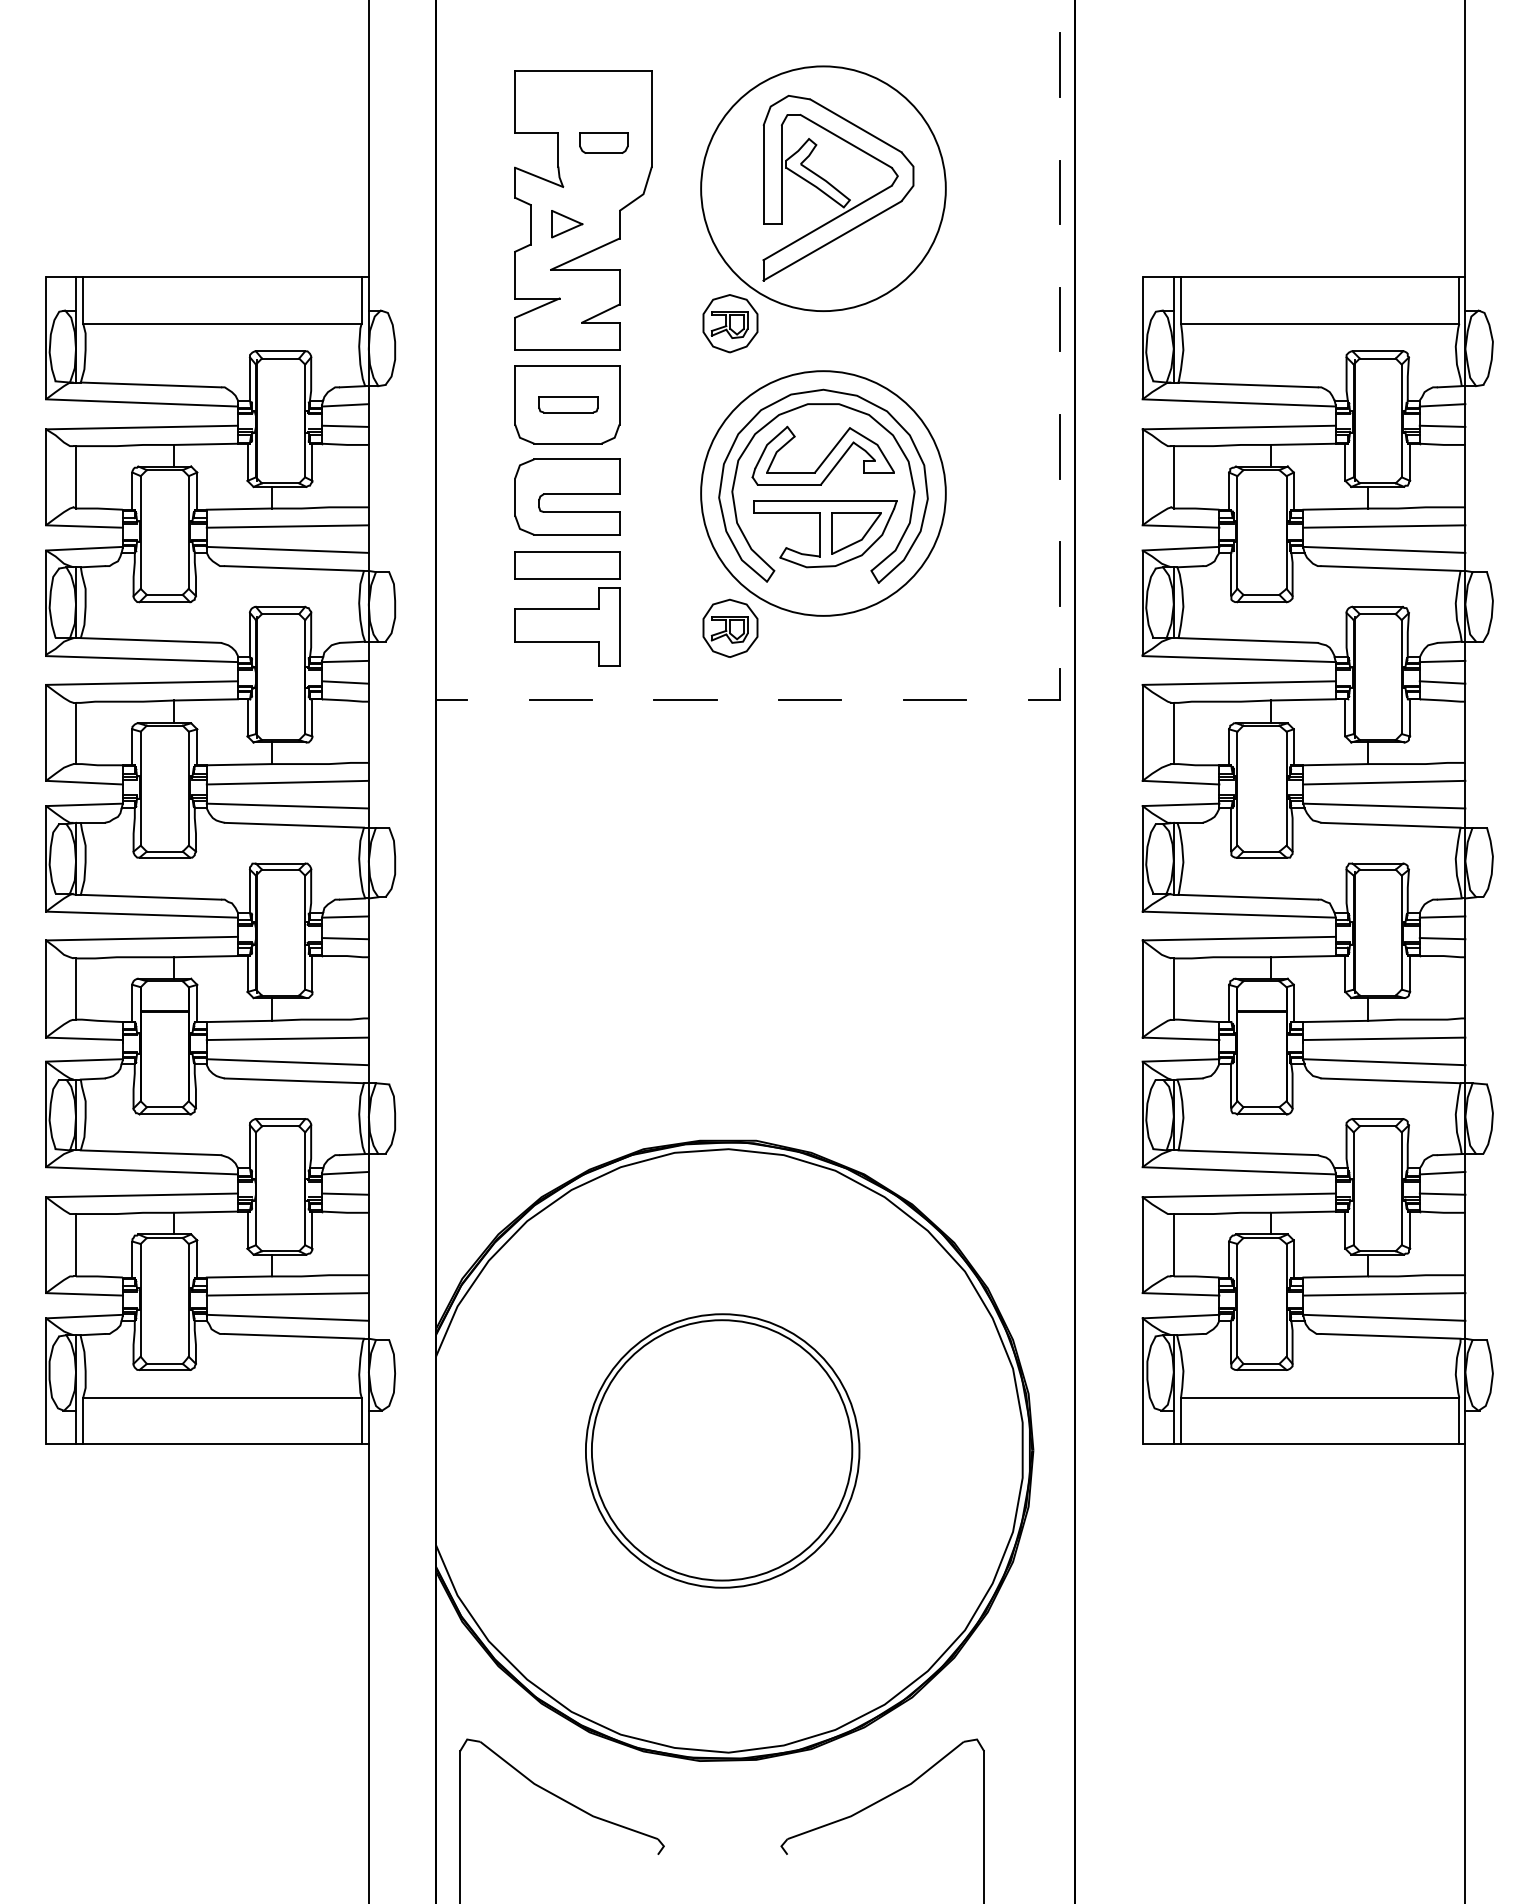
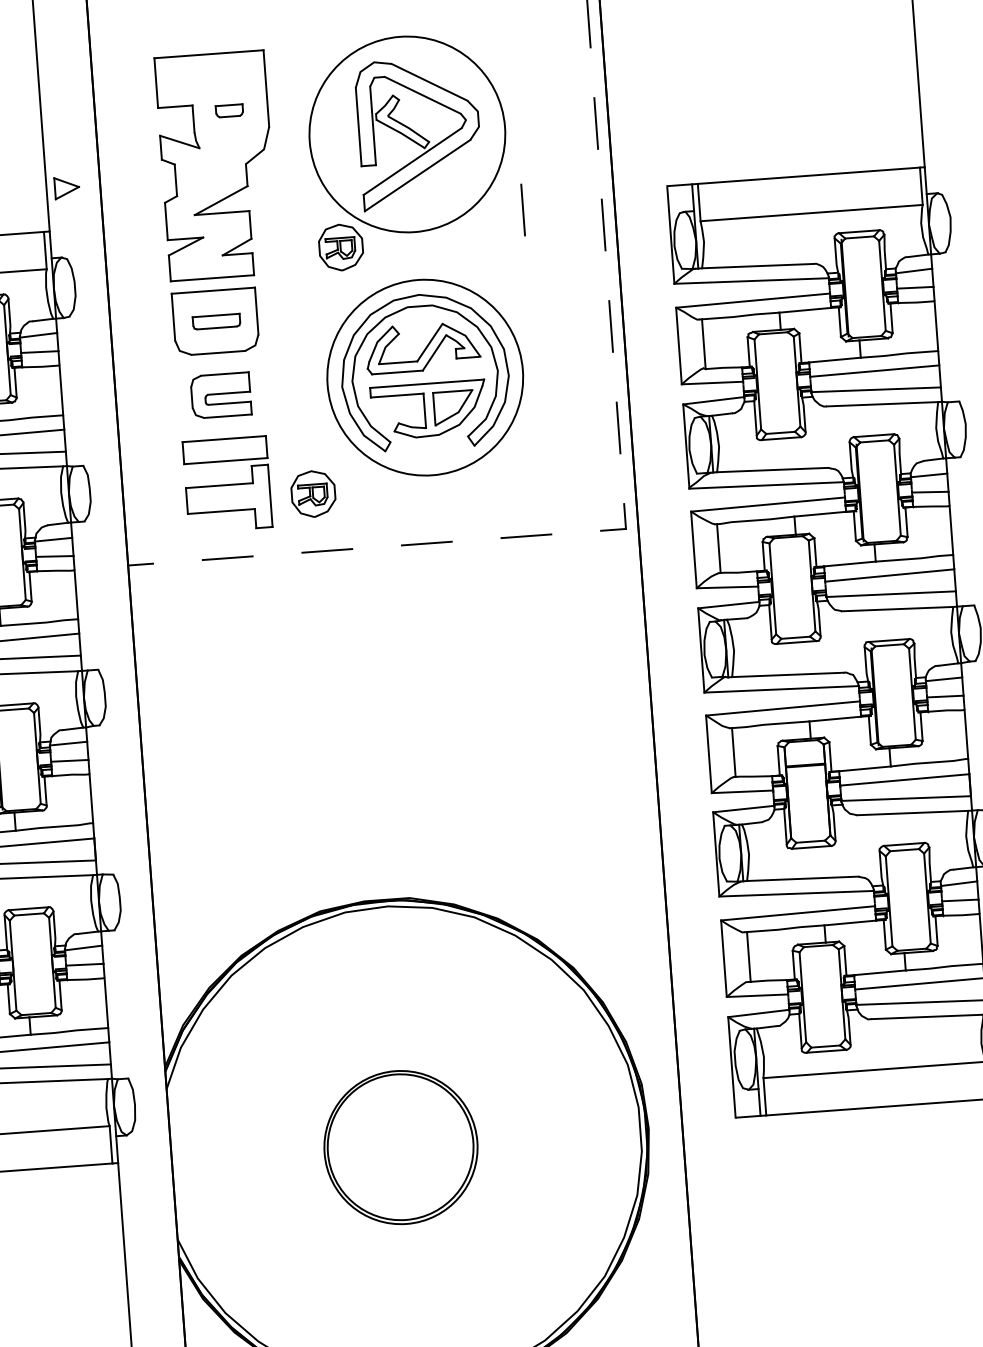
part: (603, 142) -> (229, 110), size x0.7
part: (567, 224) -> (67, 188), moved
line: (960, 293) -> (522, 210), added
part: (567, 496) -> (221, 395), size x0.7
part: (730, 627) -> (313, 493), moved
part: (722, 1450) -> (400, 1147), size x0.7

